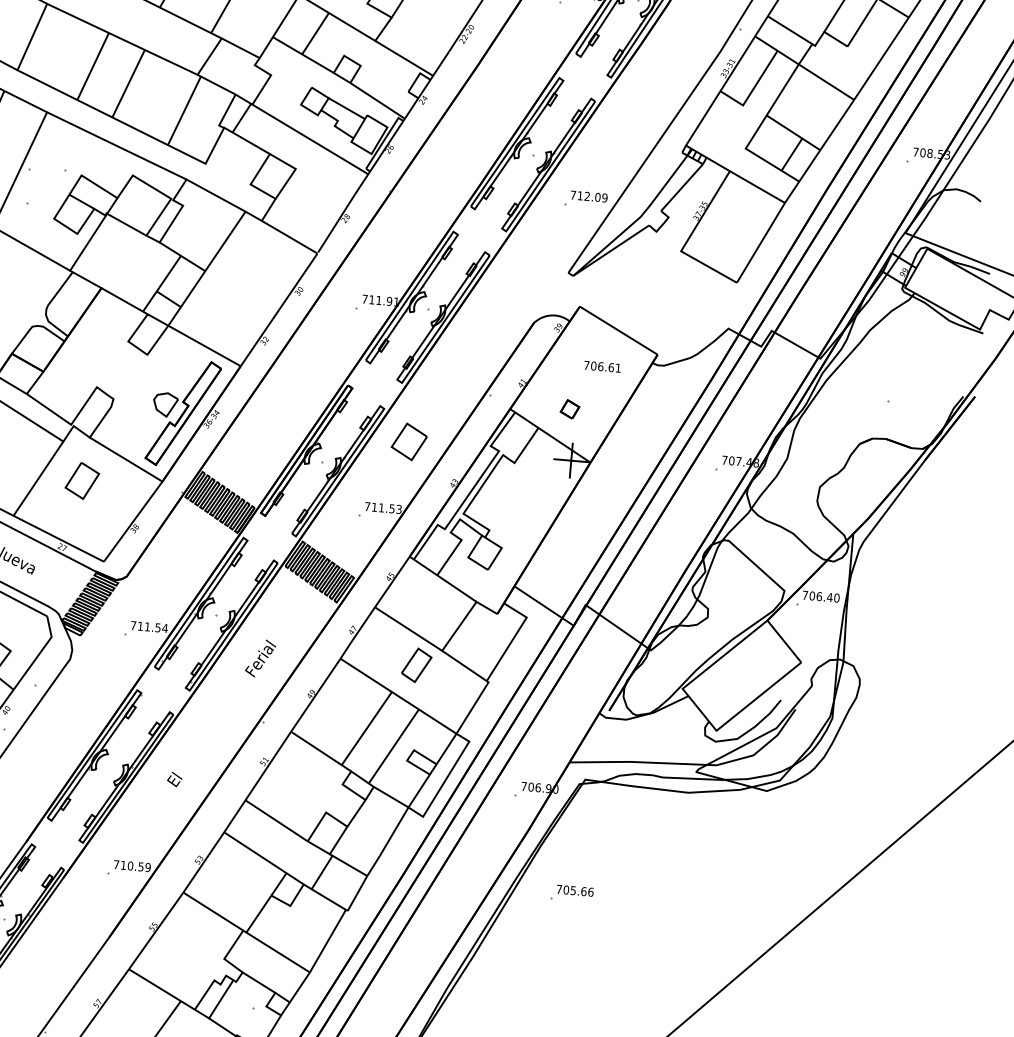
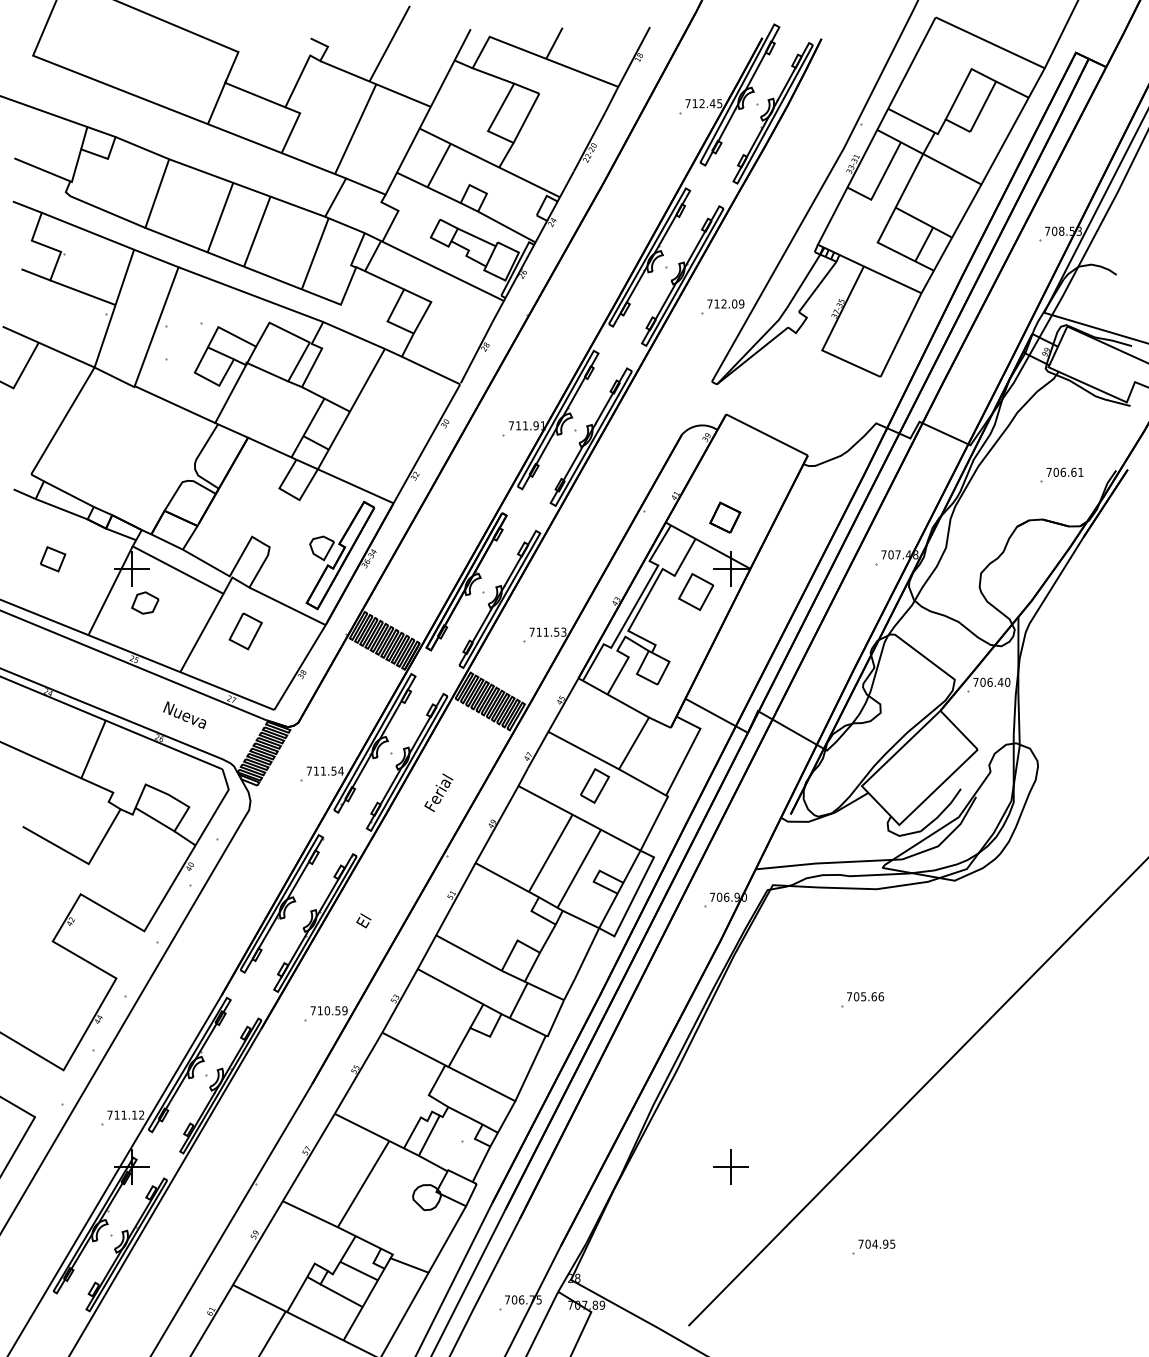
text: (602, 365) -> (1064, 471), moved
part: (570, 409) -> (725, 517), size x1.67
part: (408, 441) -> (695, 591), moved
part: (571, 893) -> (862, 999), moved

